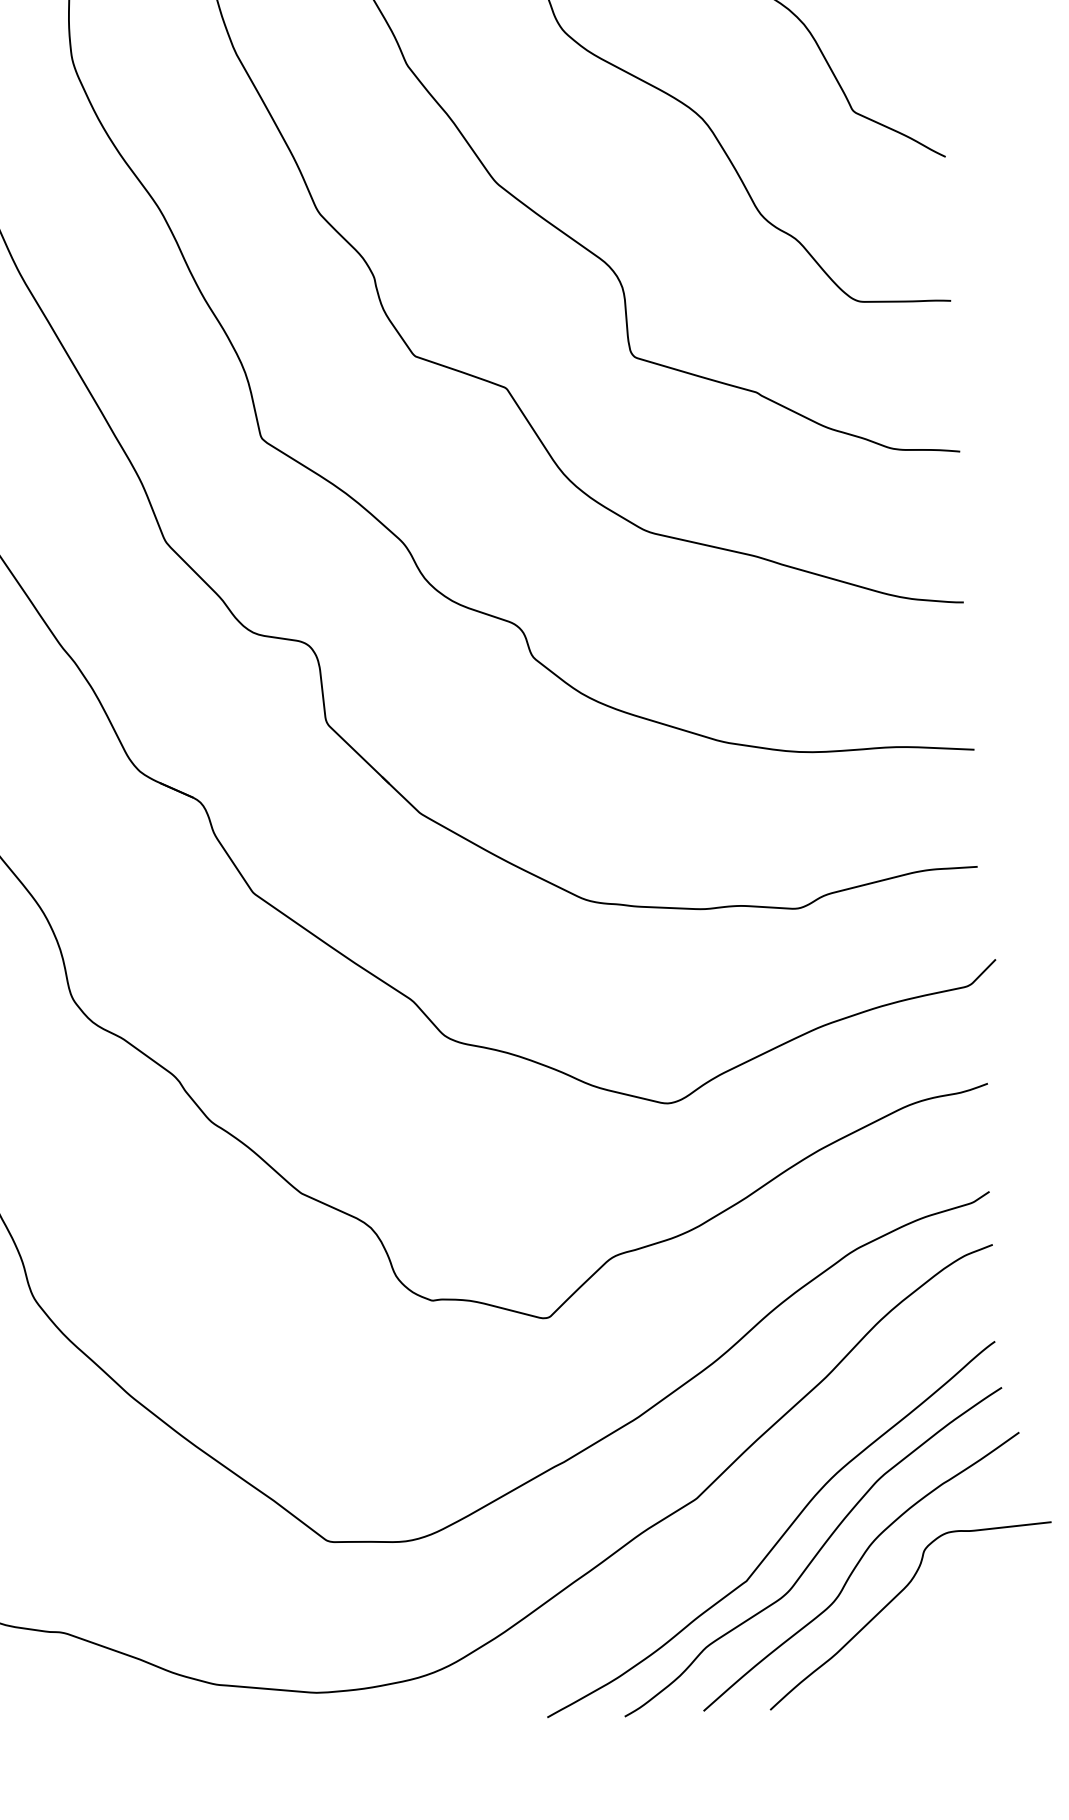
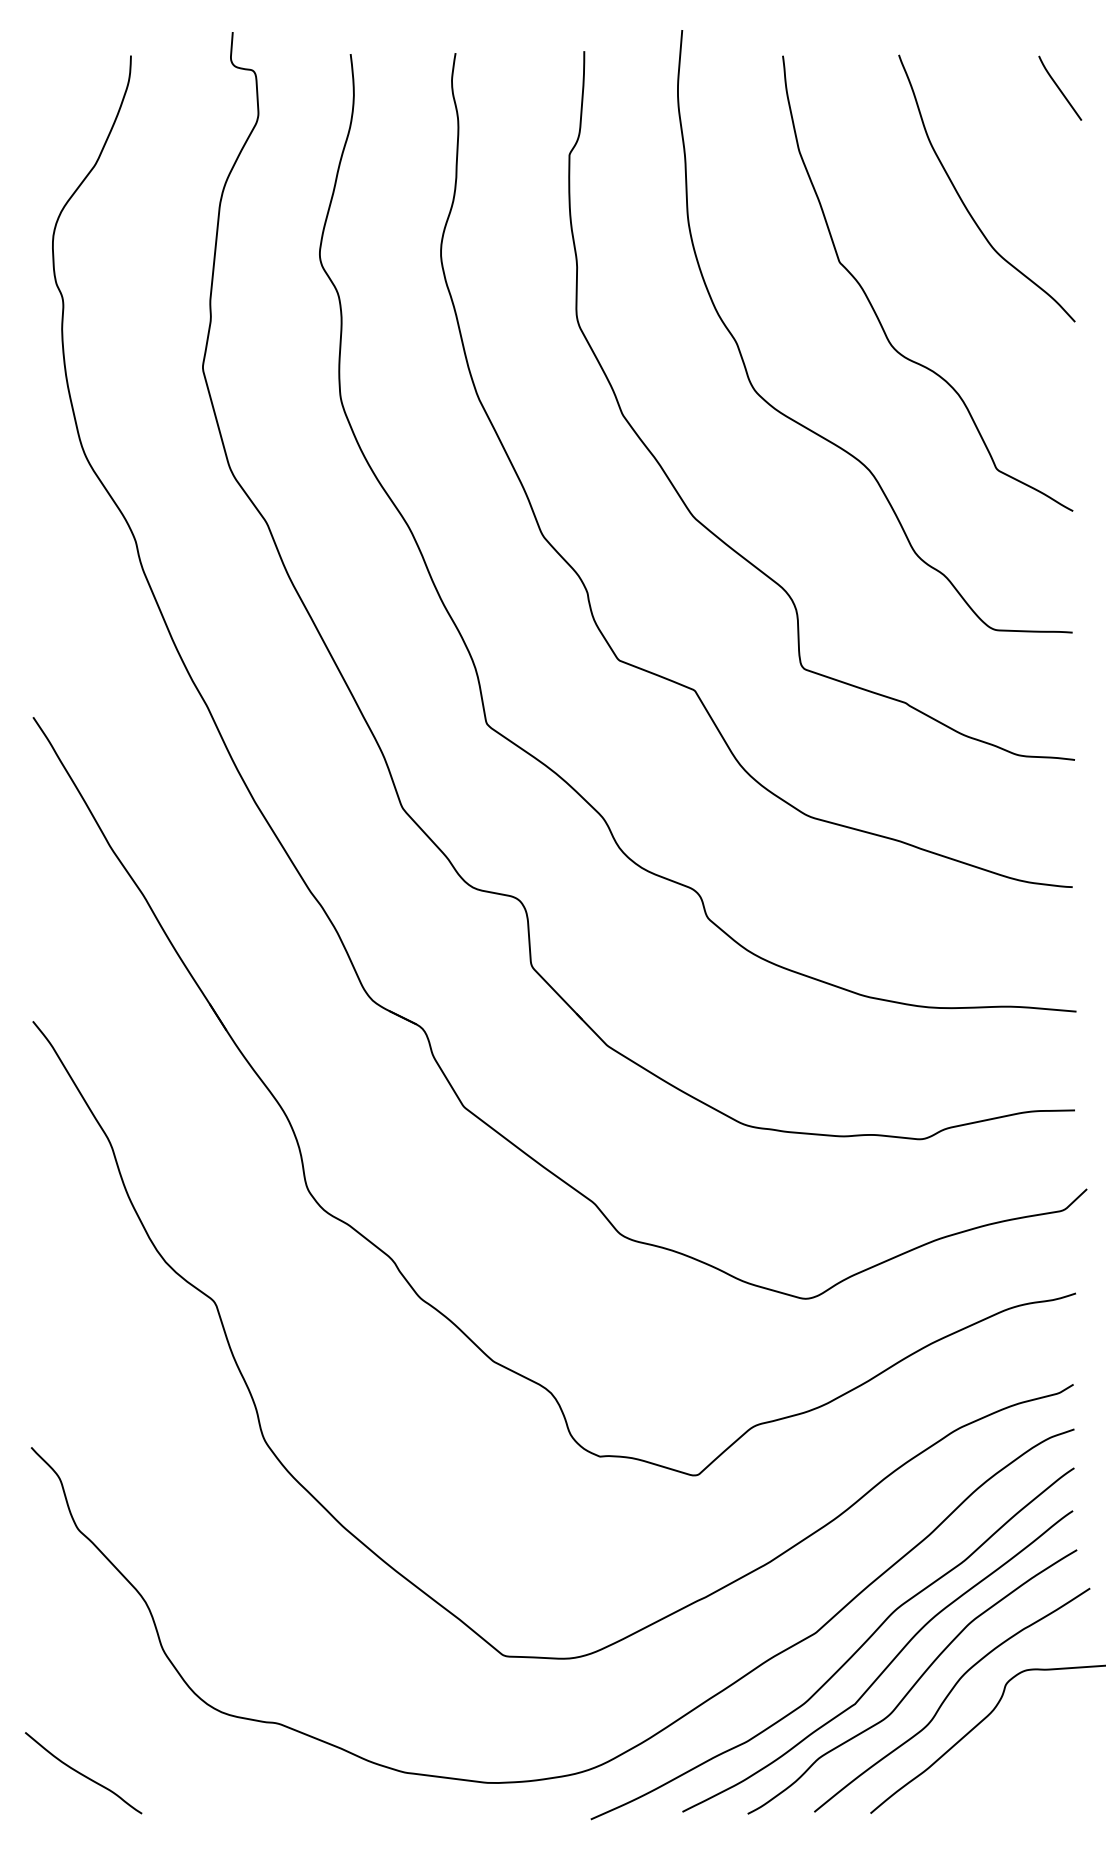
curve: (736, 1527) -> (848, 1658), added

